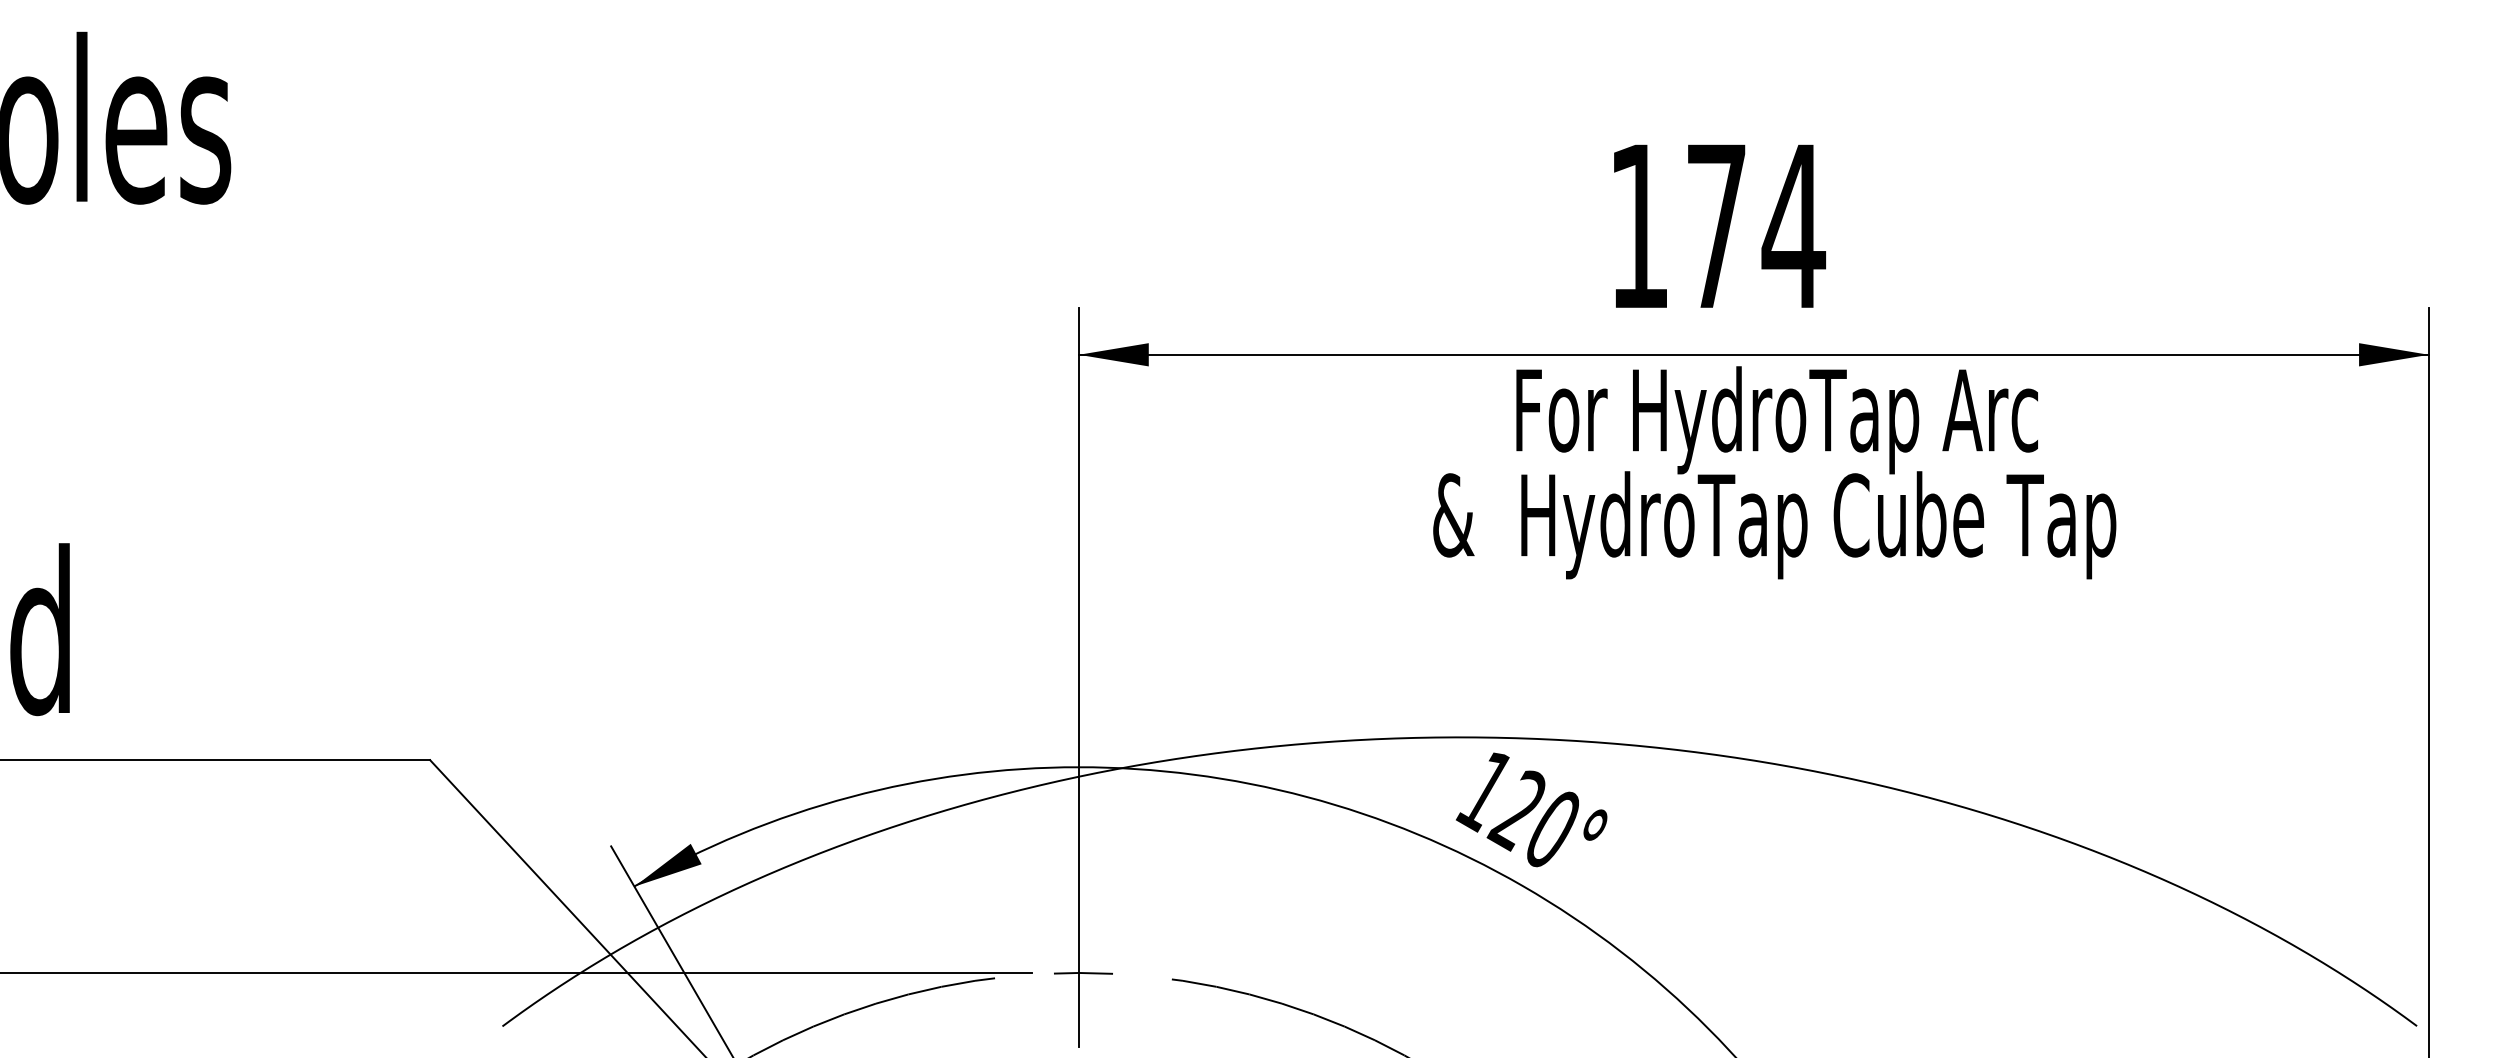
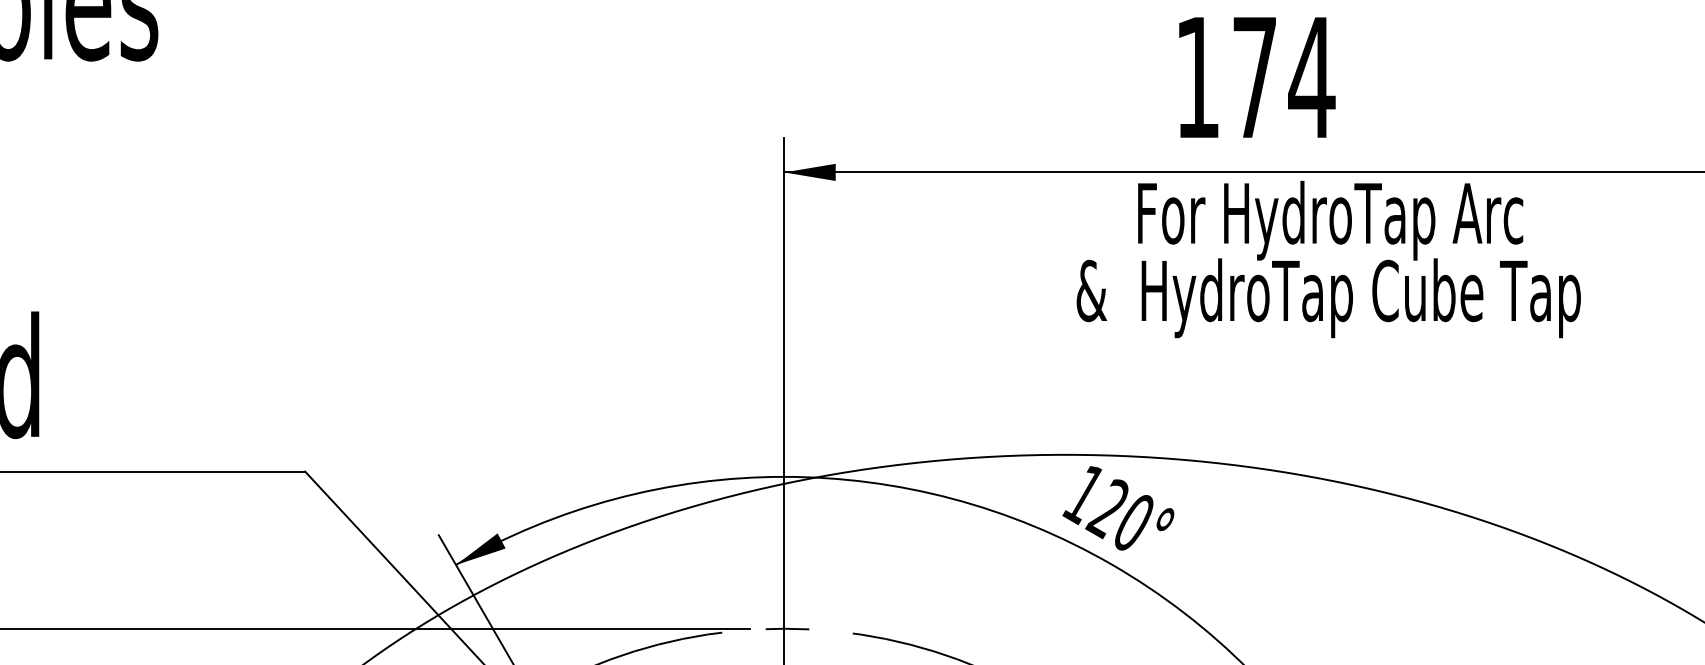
text: (1774, 472) -> (1328, 259), moved

